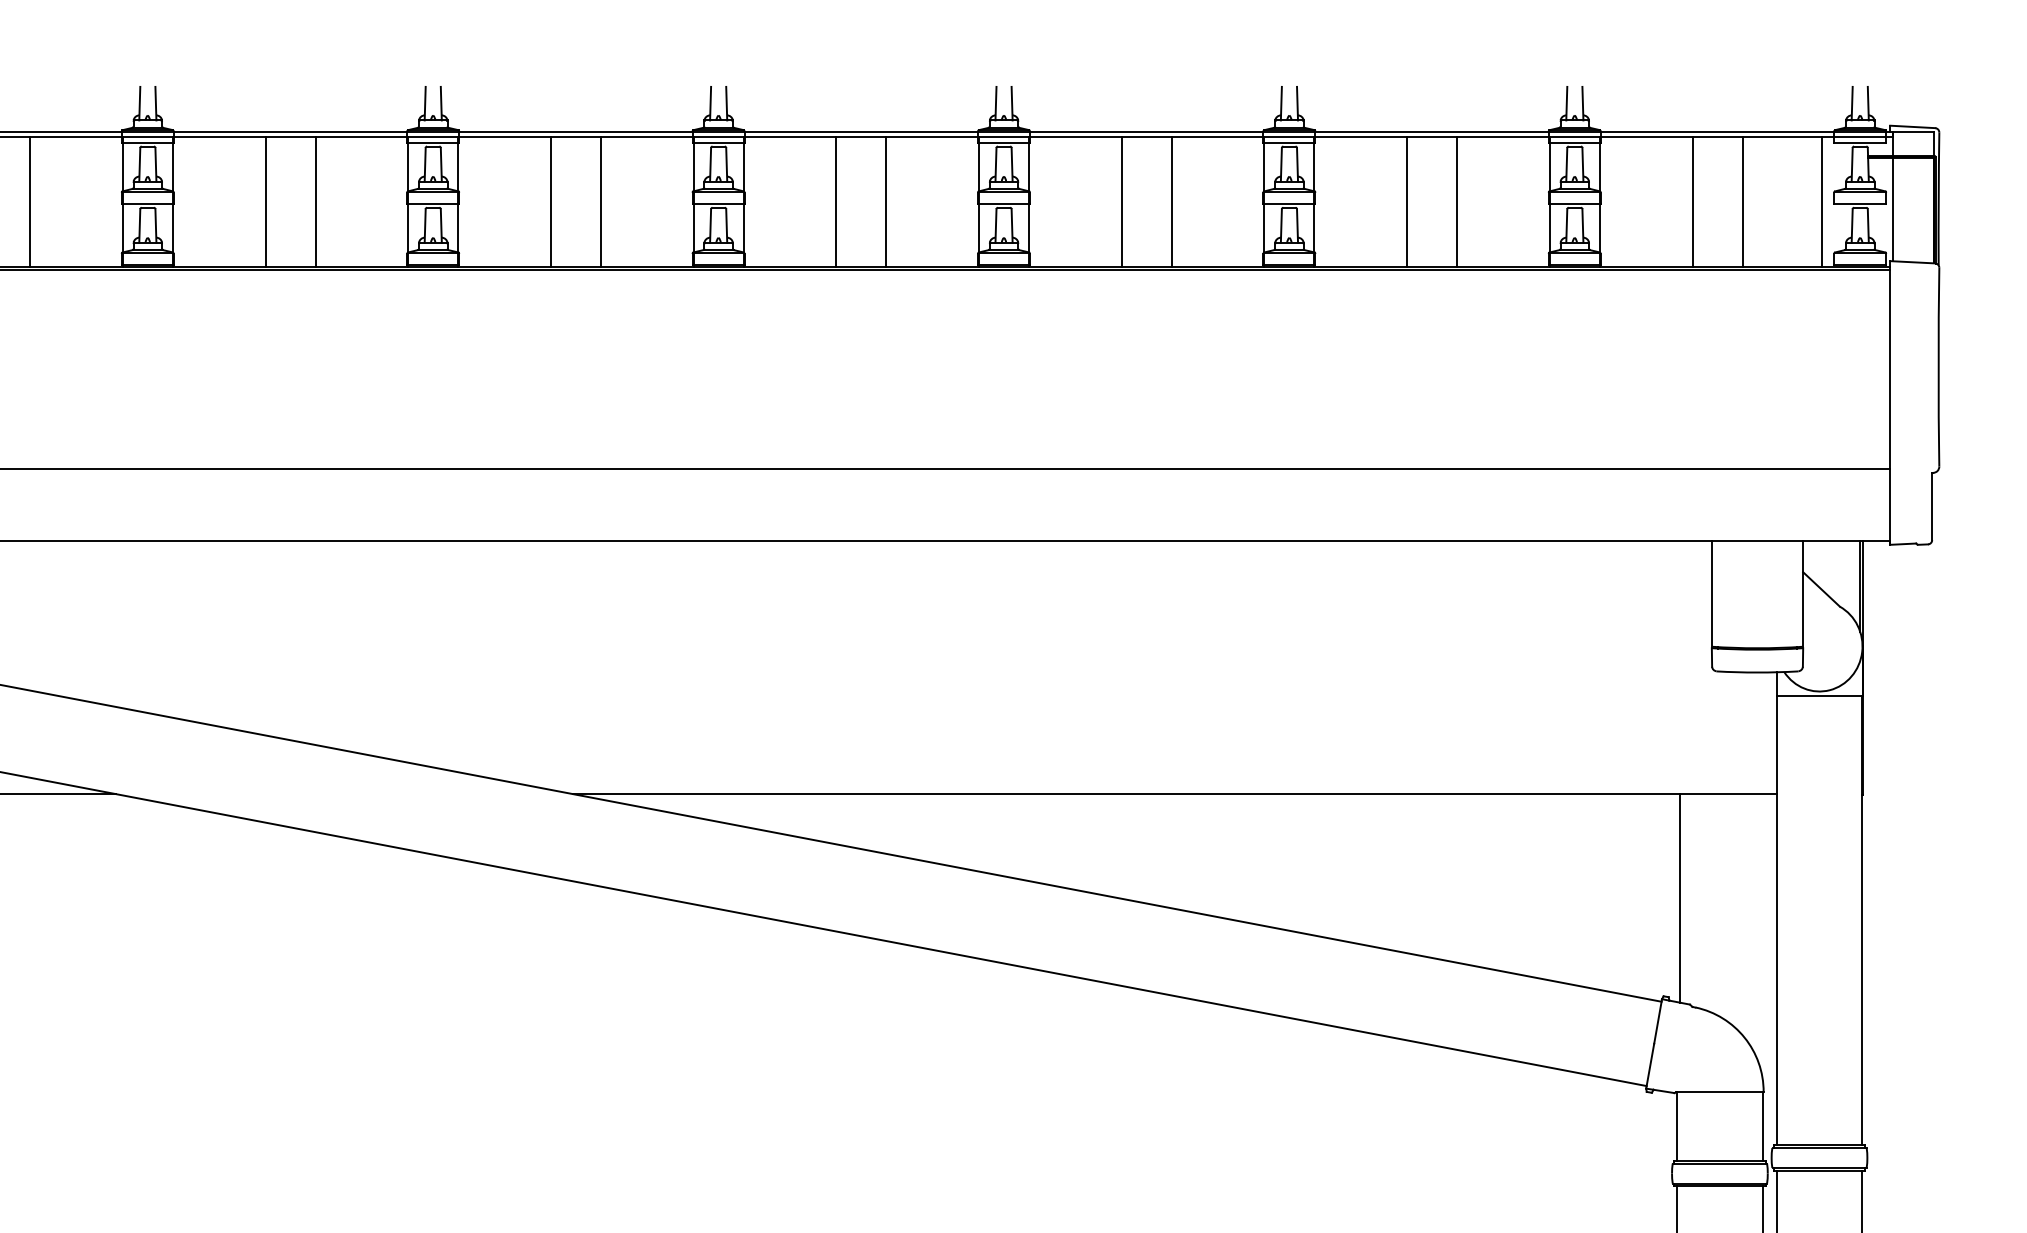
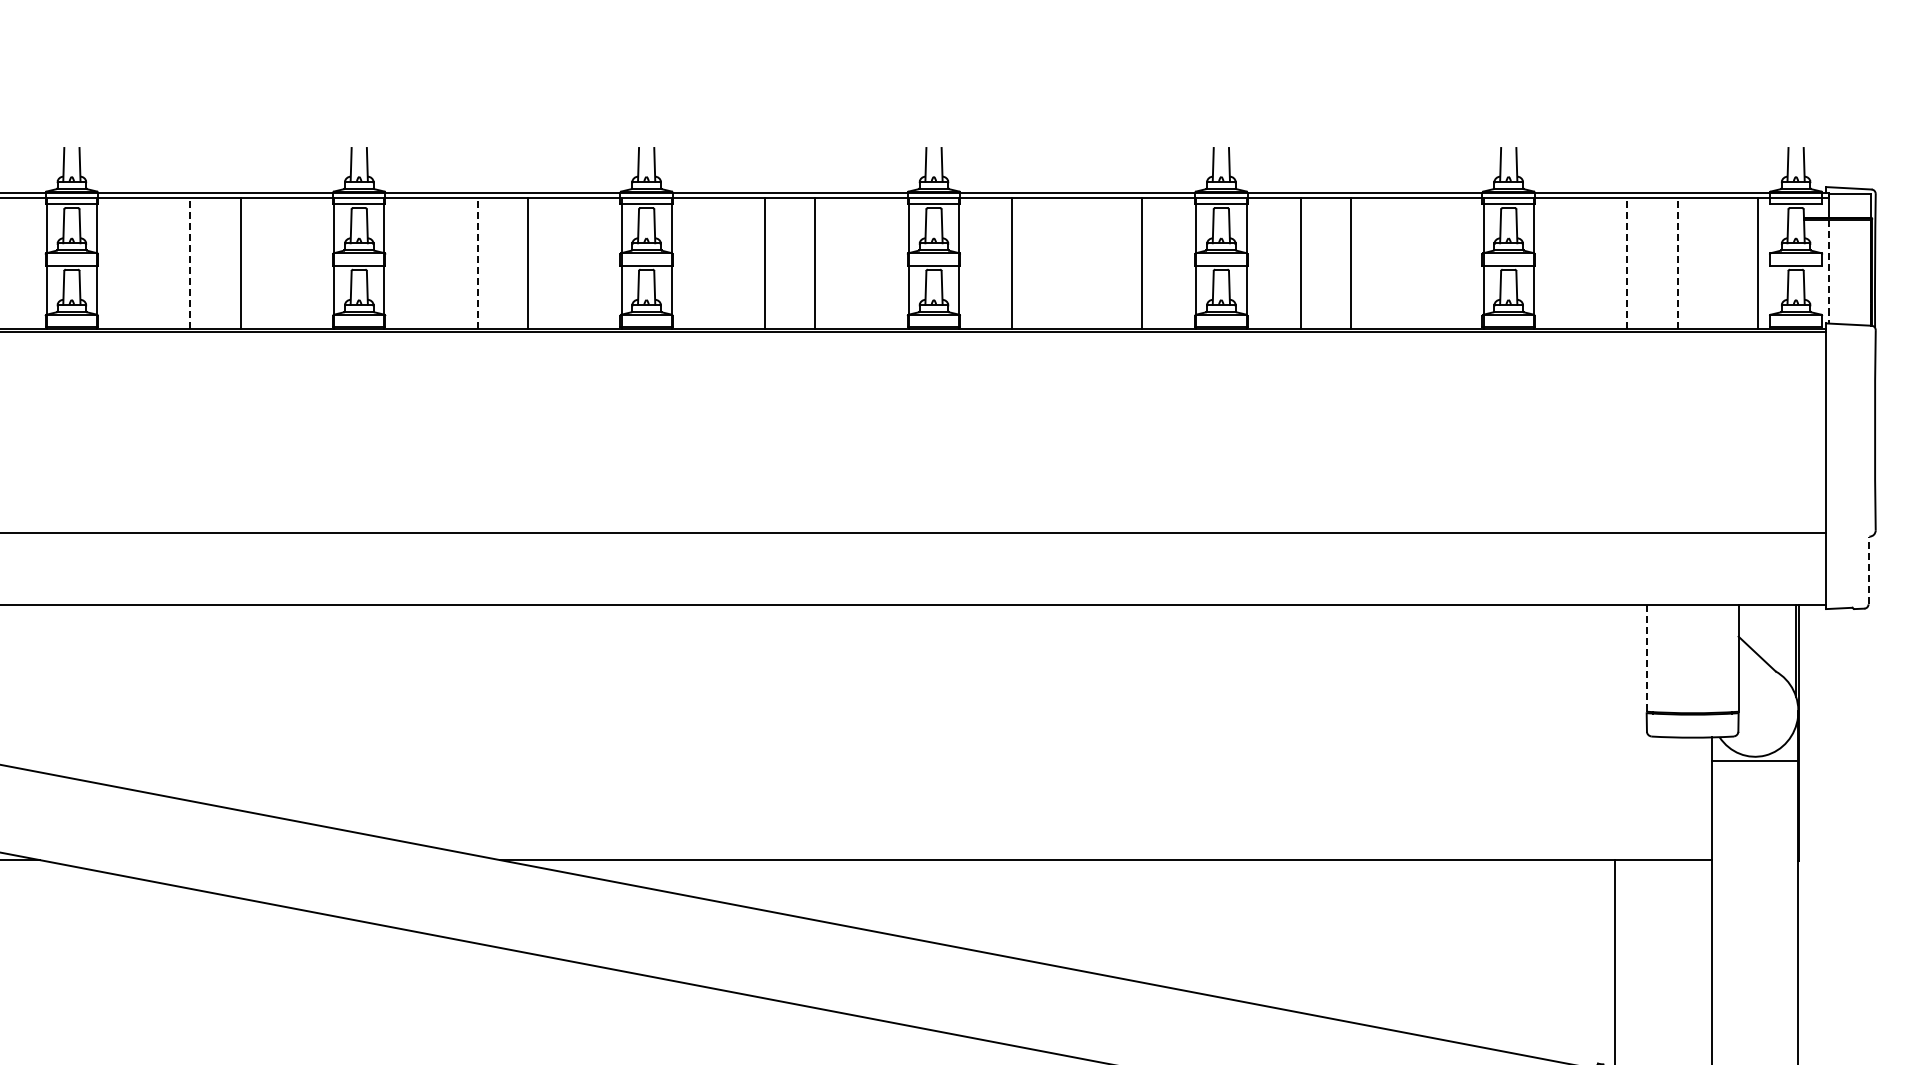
line: (265, 201) -> (190, 263), solid -> dashed
line: (550, 201) -> (477, 263), solid -> dashed
line: (1121, 201) -> (1011, 263), moved
line: (1171, 201) -> (1141, 263), moved
line: (1407, 201) -> (1300, 263), moved
line: (1457, 201) -> (1351, 263), moved
line: (1692, 201) -> (1627, 263), solid -> dashed
line: (1742, 201) -> (1677, 263), solid -> dashed
line: (1893, 209) -> (1829, 271), solid -> dashed
line: (1932, 506) -> (1868, 570), solid -> dashed
line: (1711, 594) -> (1646, 659), solid -> dashed

